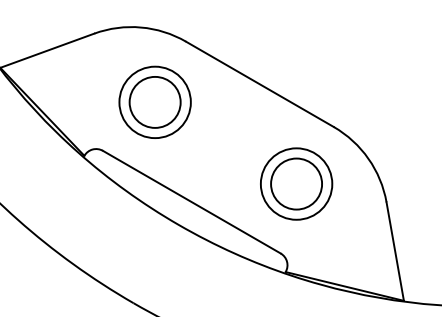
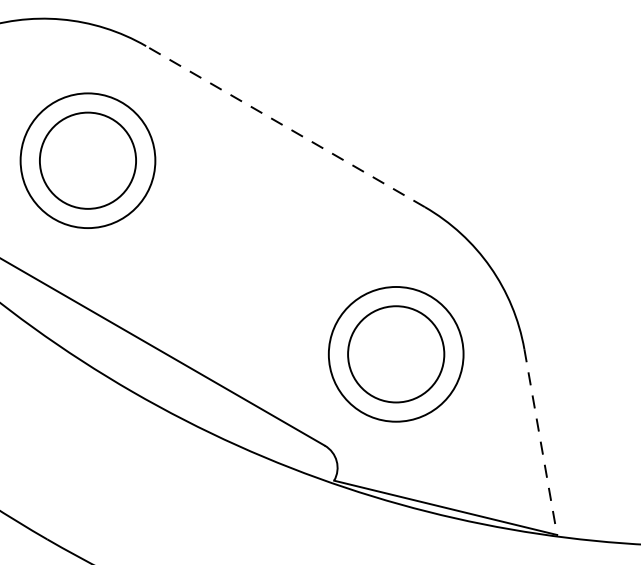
line: (259, 84) -> (284, 126), solid -> dashed
part: (296, 183) -> (396, 353), moved
line: (395, 252) -> (541, 443), solid -> dashed

